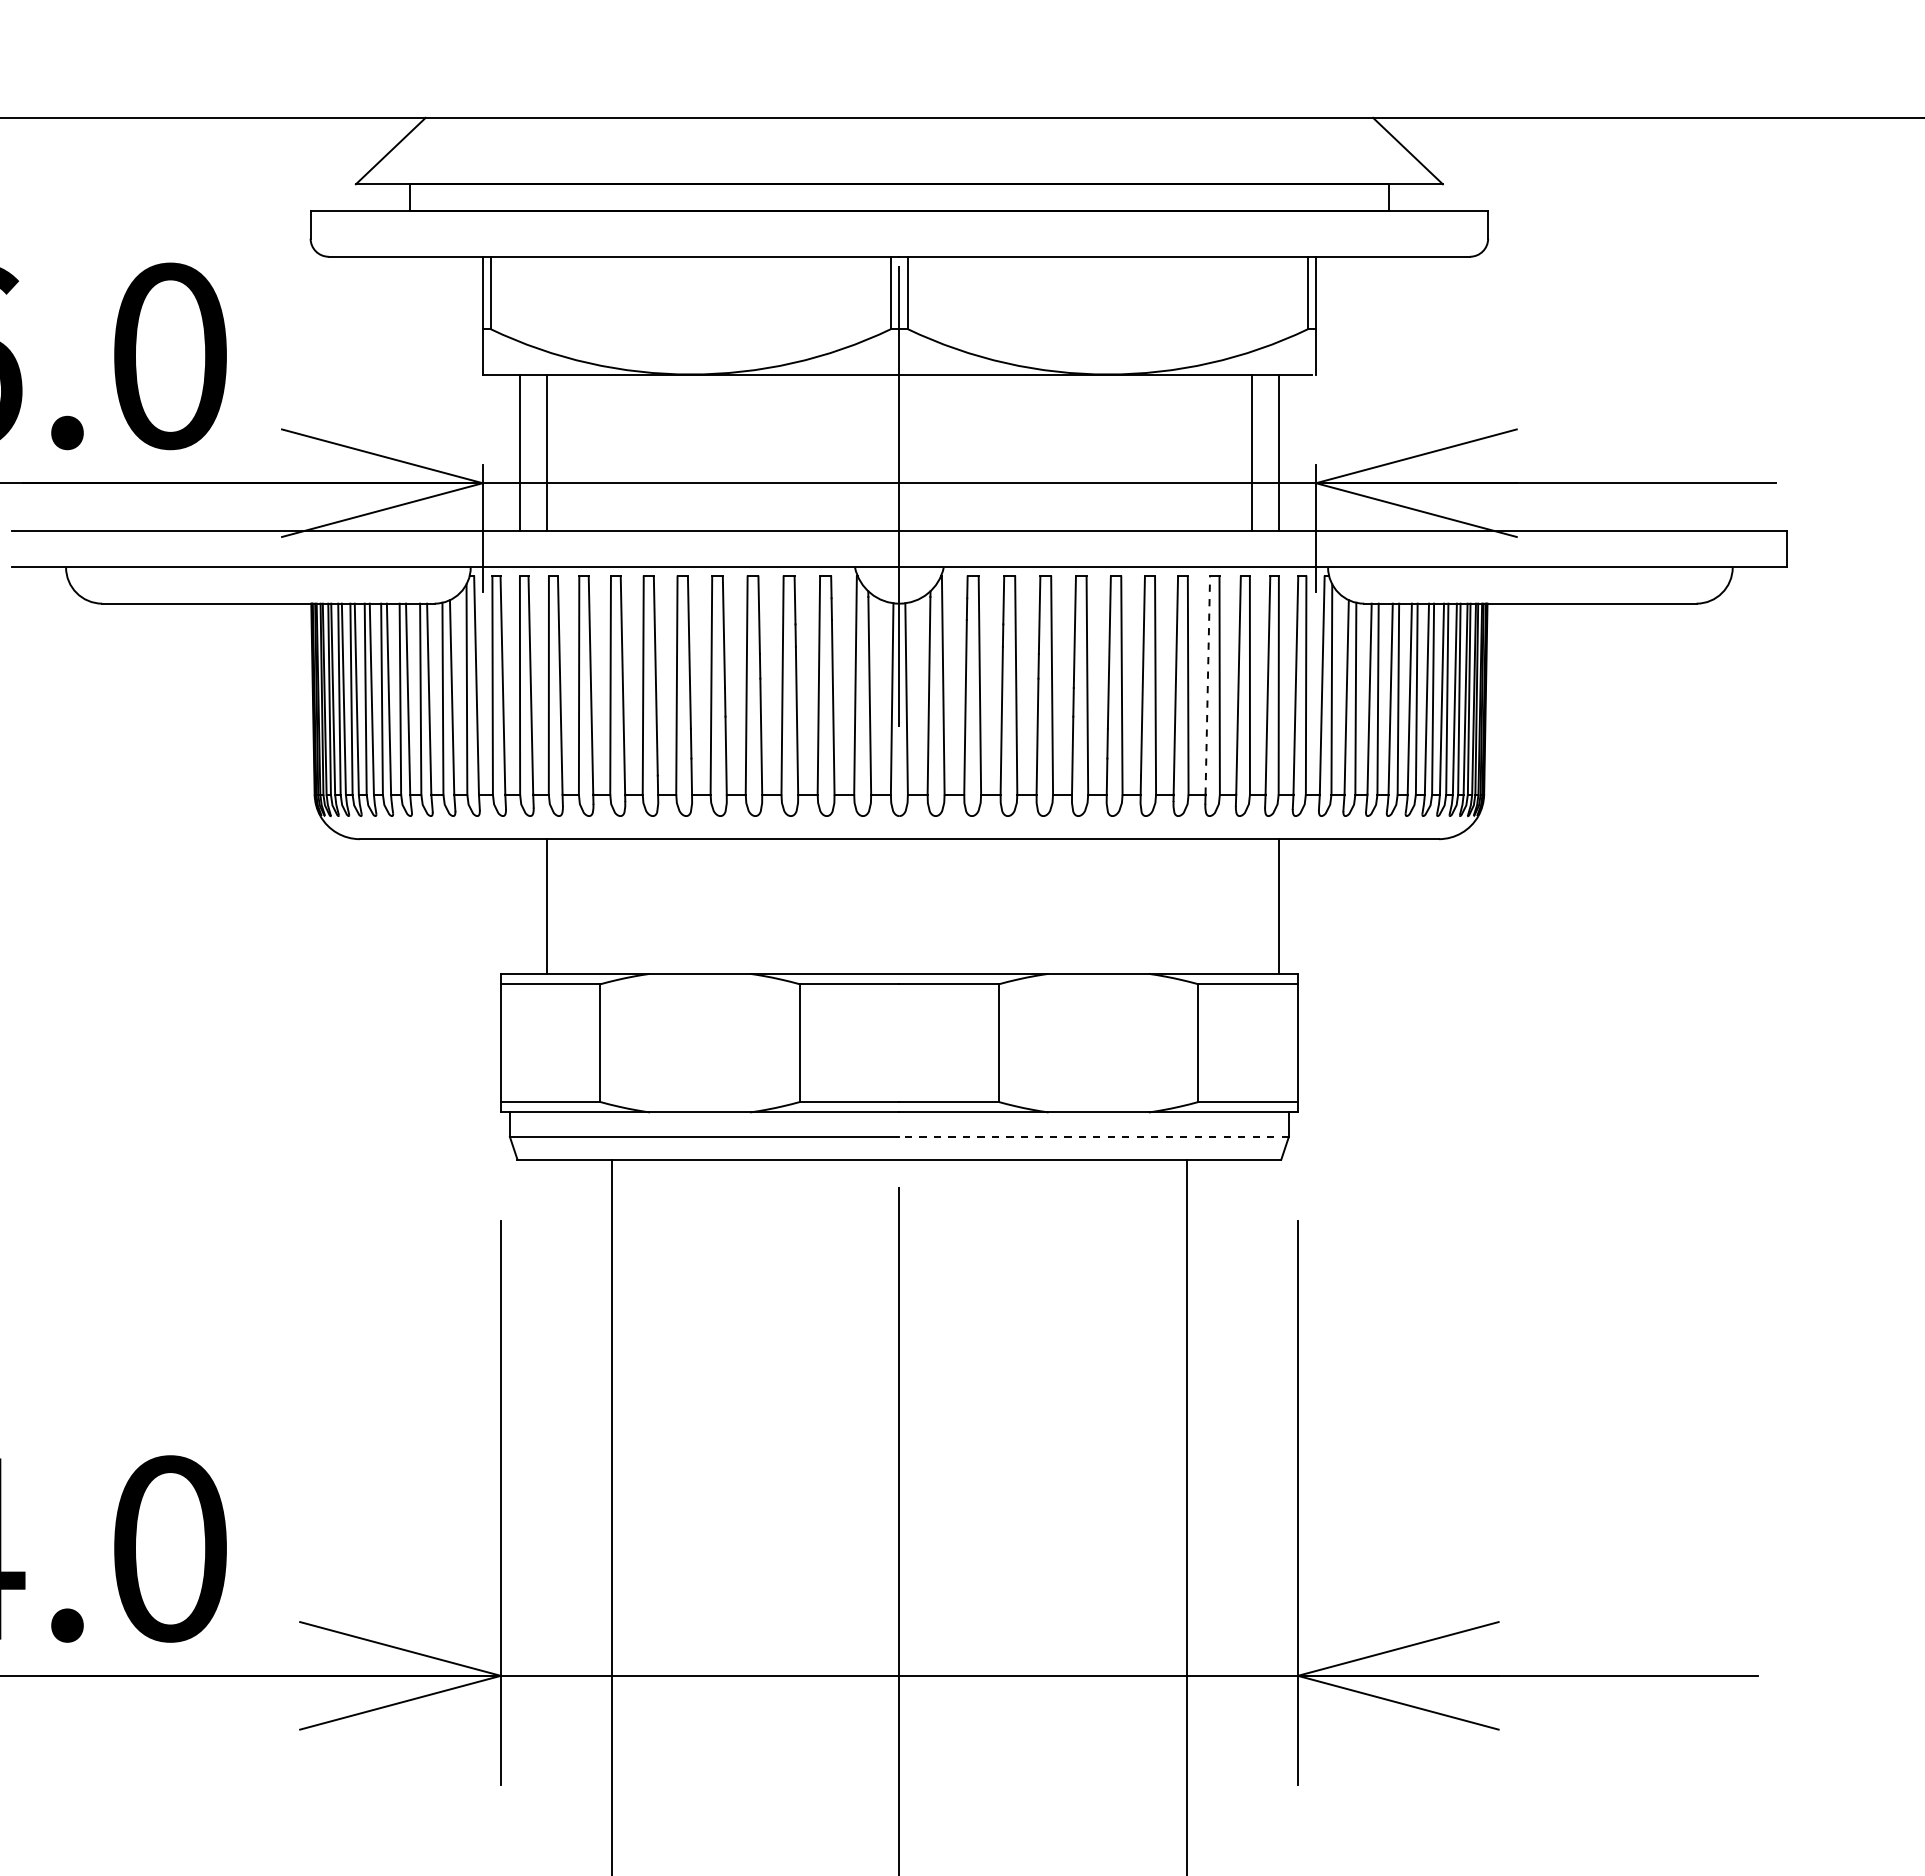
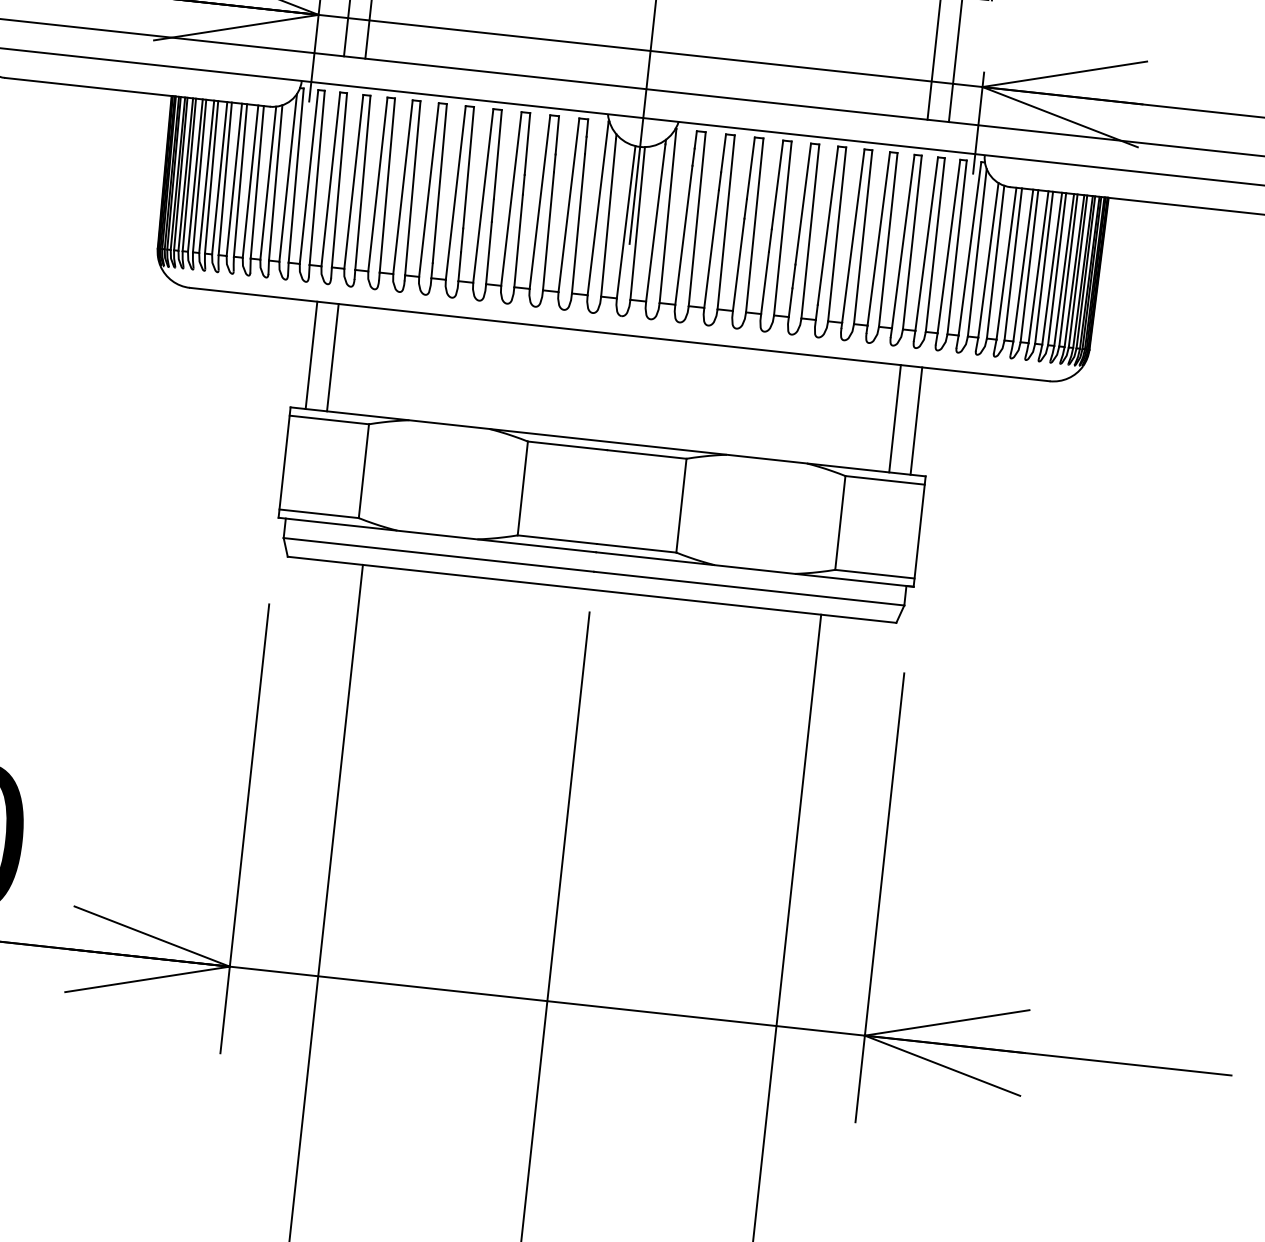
line: (1207, 685) -> (878, 238), dashed -> solid
line: (519, 906) -> (311, 355), added
line: (1252, 906) -> (895, 418), added
line: (1094, 1136) -> (749, 588), dashed -> solid

